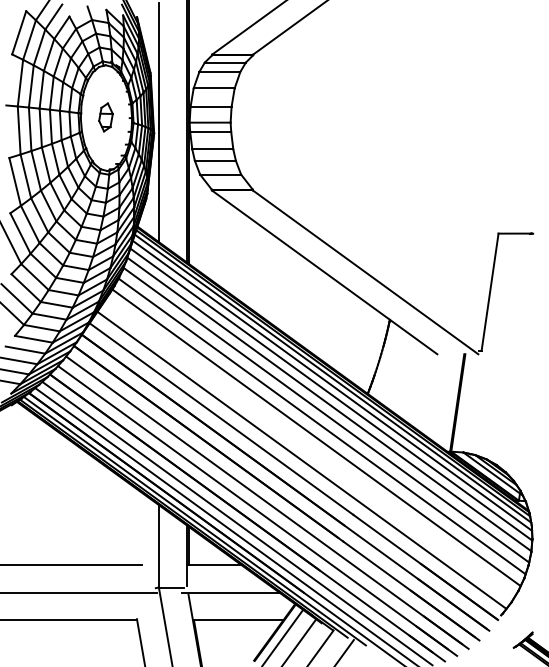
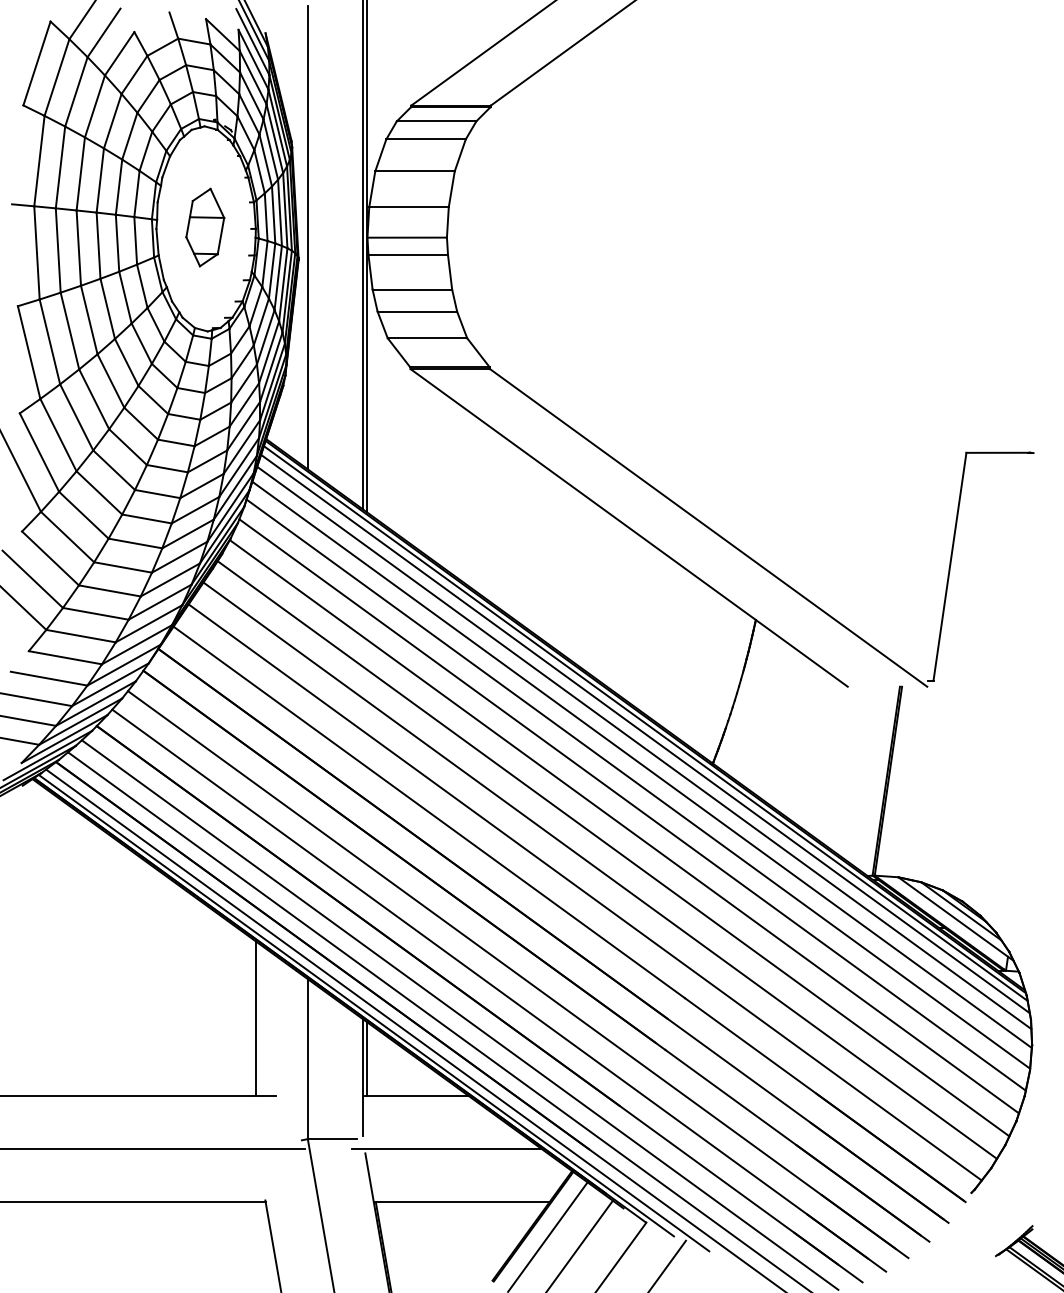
part: (105, 117) -> (204, 227), size x1.43
line: (309, 448) -> (599, 869), added
line: (132, 525) -> (256, 1018), added

